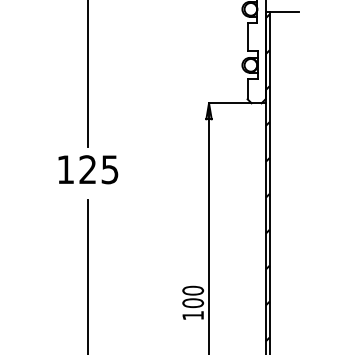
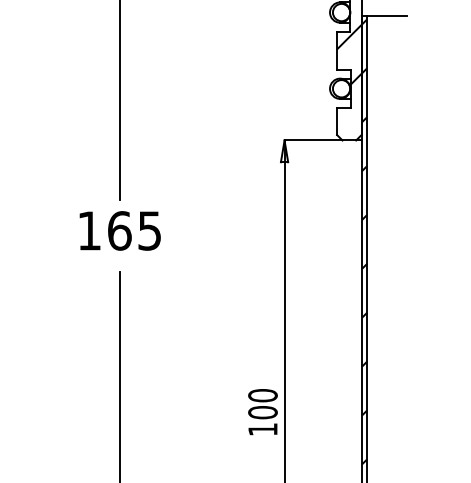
hatch: (256, 40) -> (349, 54), added
text: (87, 169) -> (119, 230), 125 -> 165

